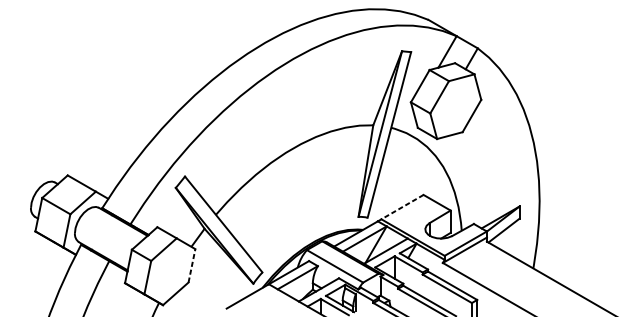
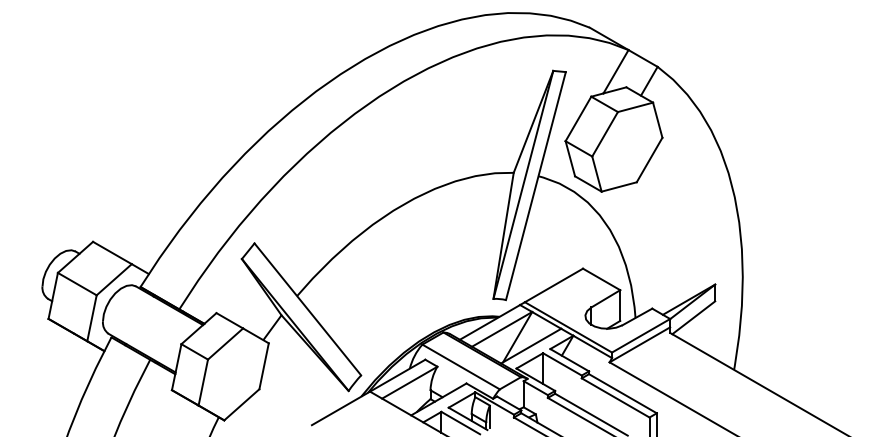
line: (402, 207) -> (553, 285), dashed -> solid
line: (192, 265) -> (264, 365), dashed -> solid

